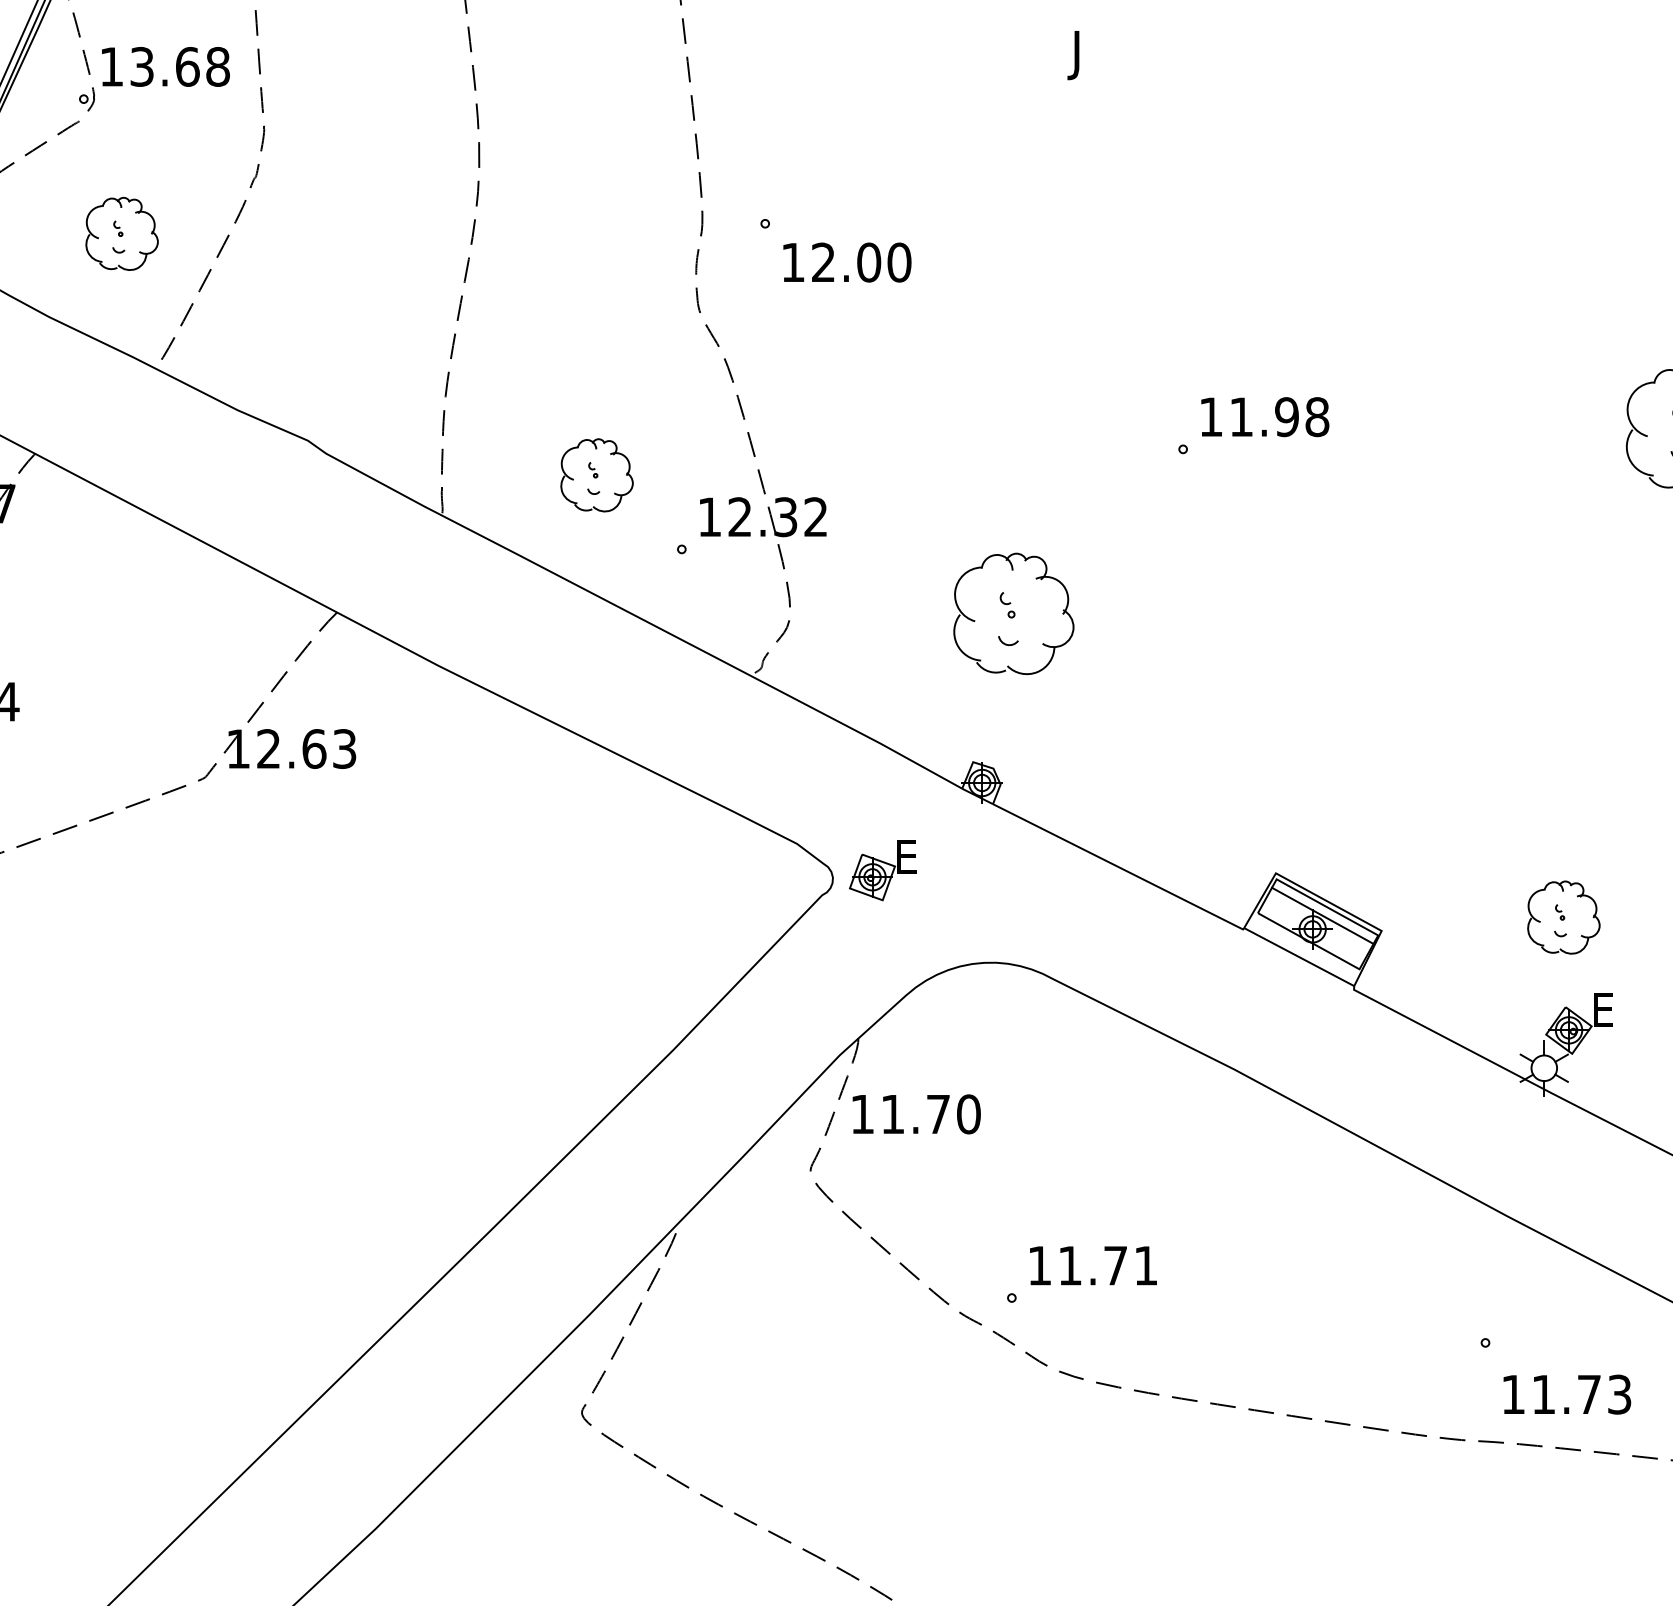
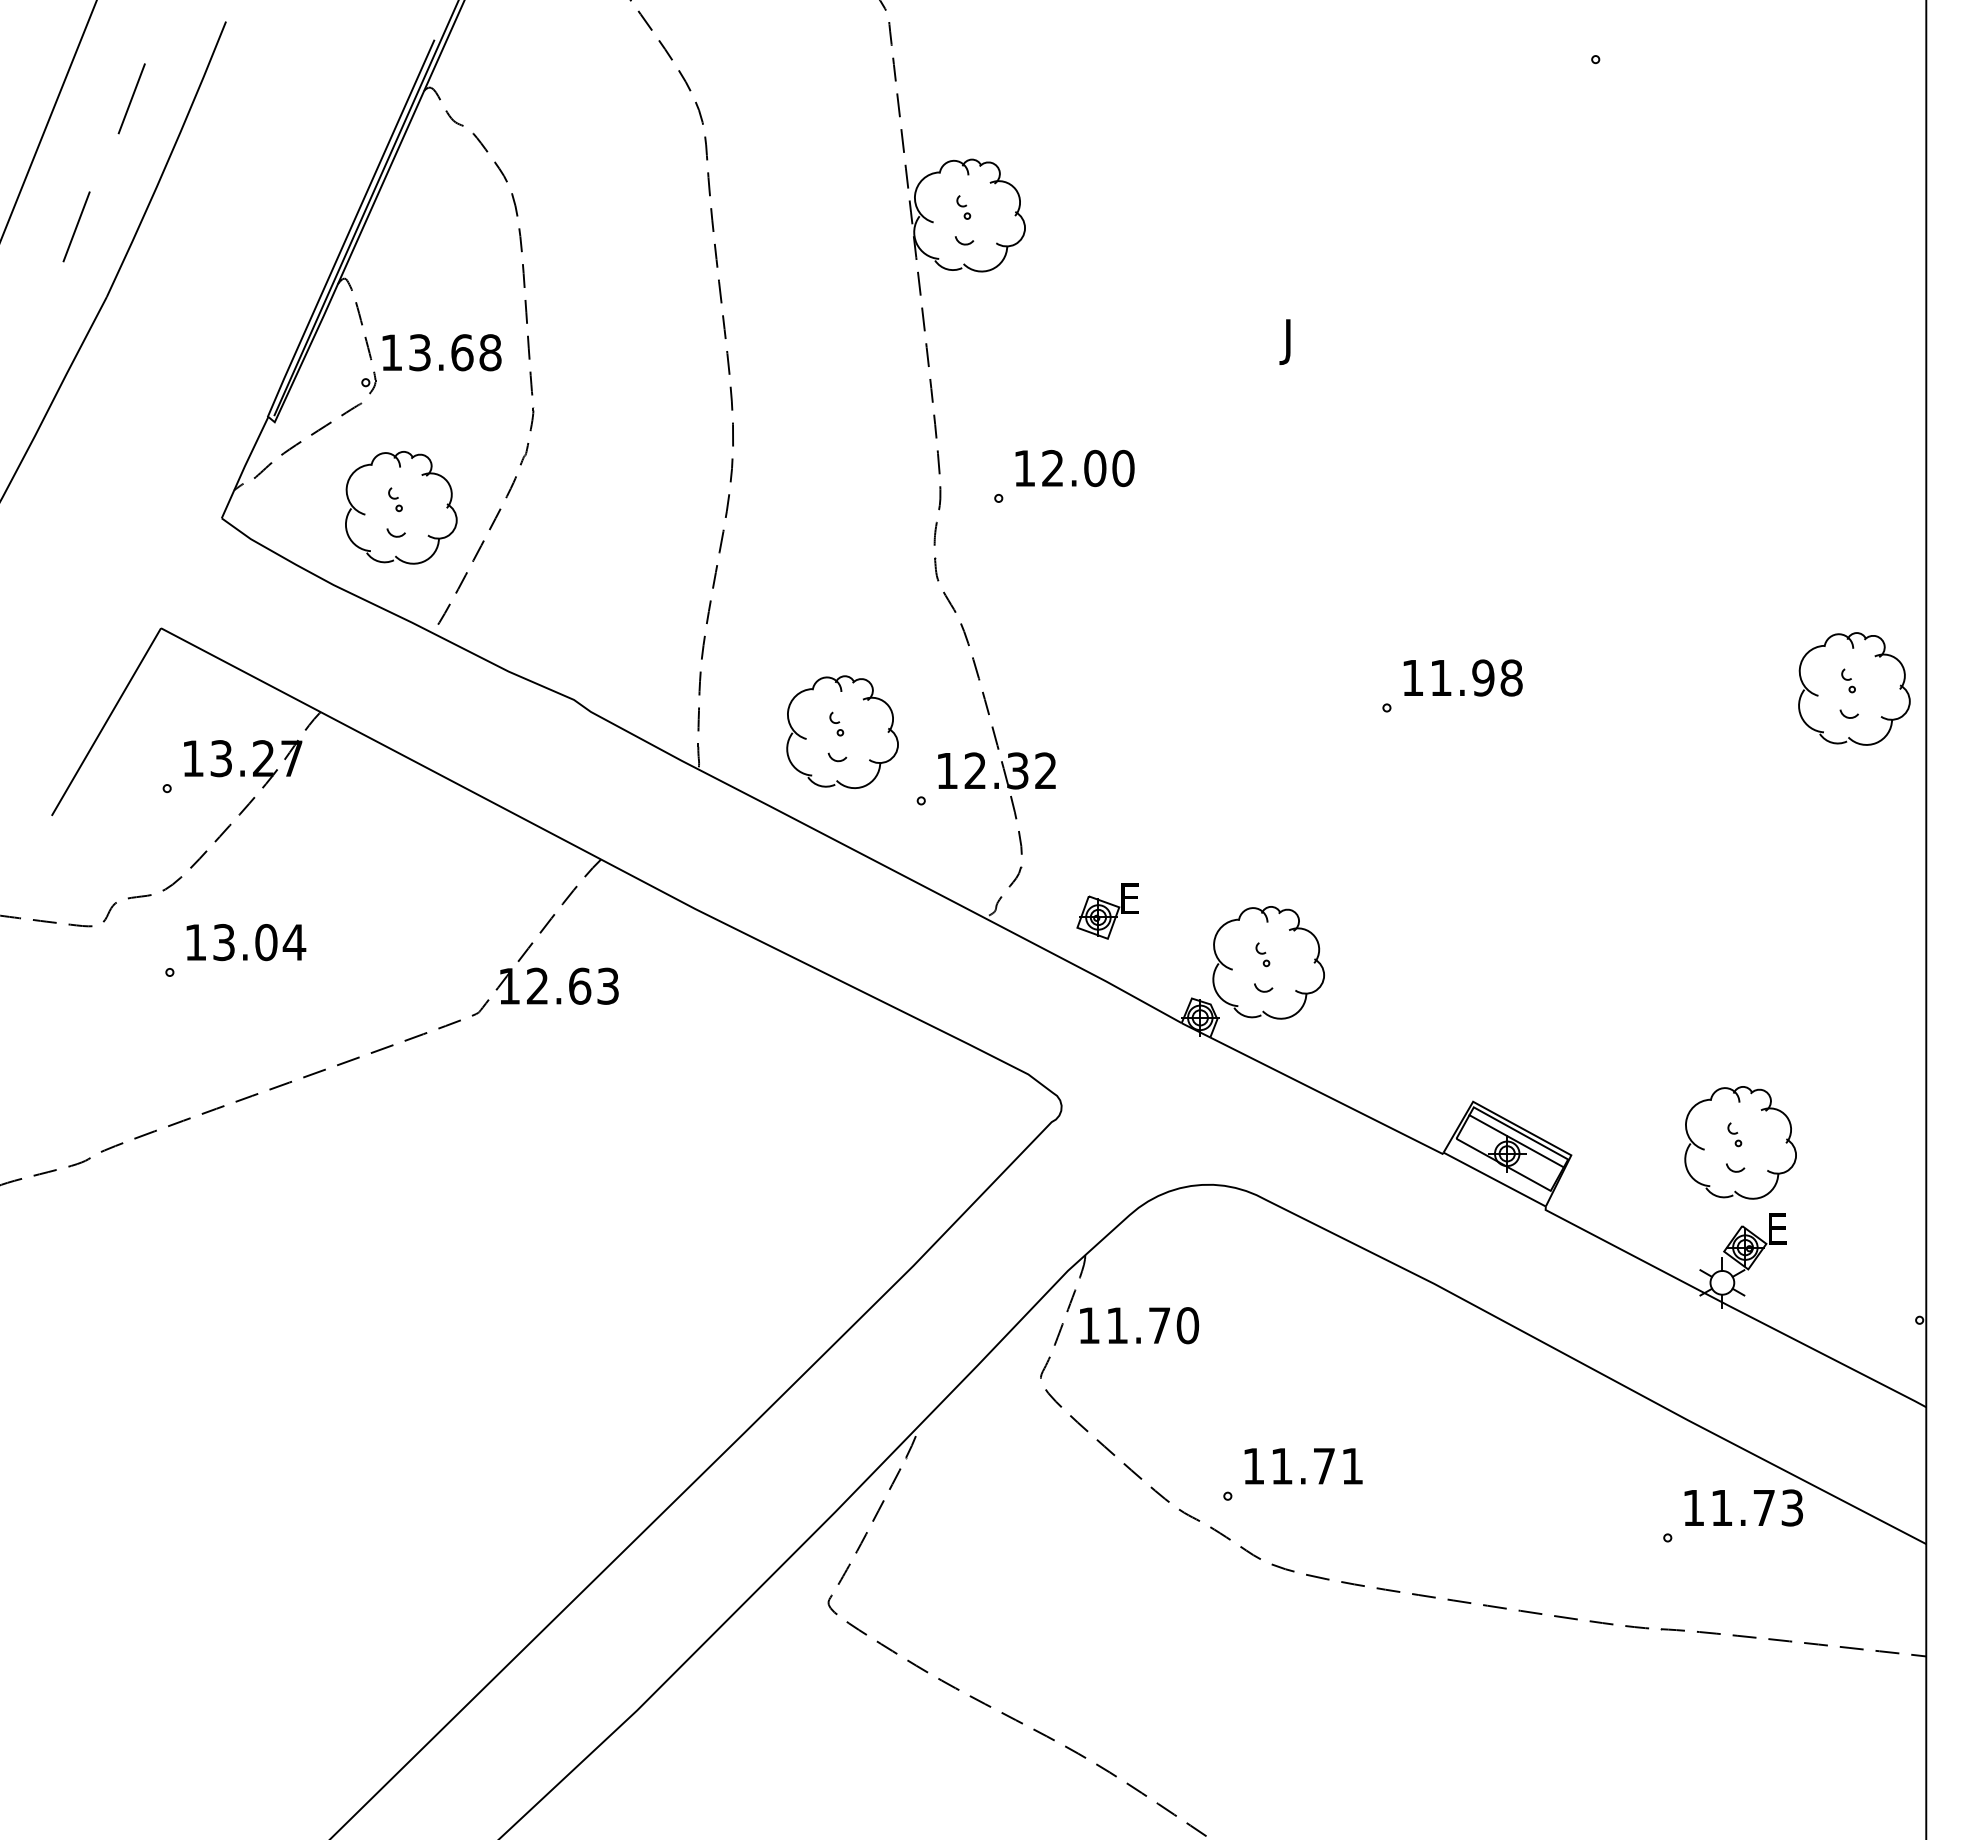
part: (122, 233) -> (401, 507), size x1.67
text: (846, 262) -> (1074, 468), moved
part: (597, 474) -> (842, 731), size x1.67
part: (1013, 613) -> (1268, 962), moved
part: (882, 870) -> (1107, 911), moved
part: (1563, 917) -> (1740, 1142), size x1.67
text: (1567, 1394) -> (1743, 1507), moved

